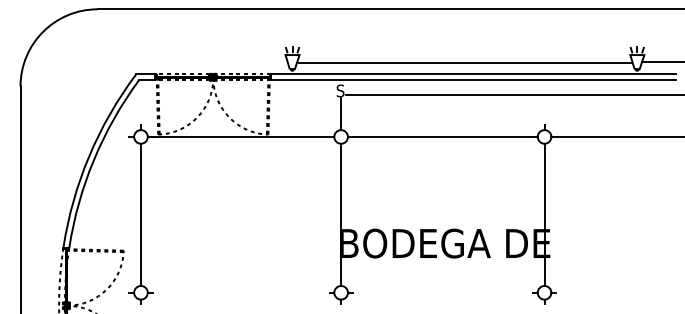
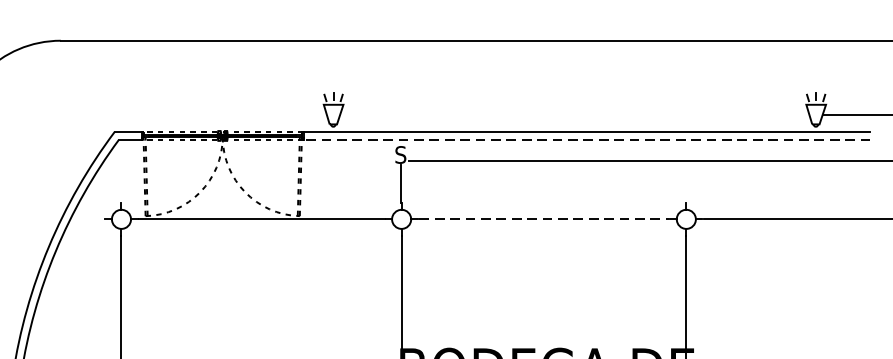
line: (465, 62) -> (575, 115), removed
line: (473, 80) -> (586, 140), solid -> dashed
line: (443, 136) -> (544, 218), solid -> dashed

